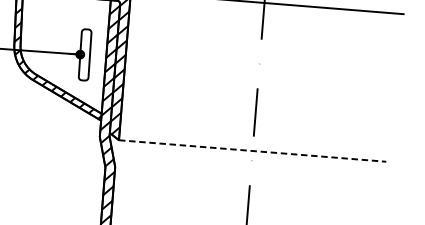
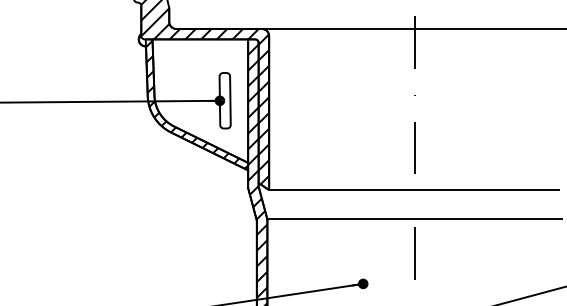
line: (253, 151) -> (415, 190), dashed -> solid
line: (250, 178) -> (414, 219), added

